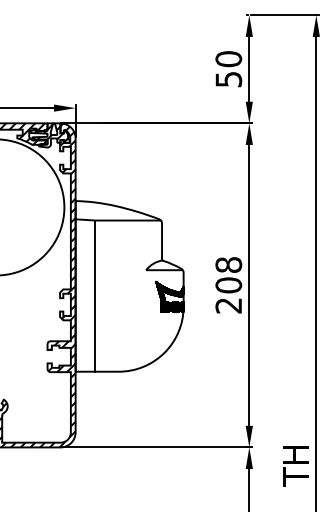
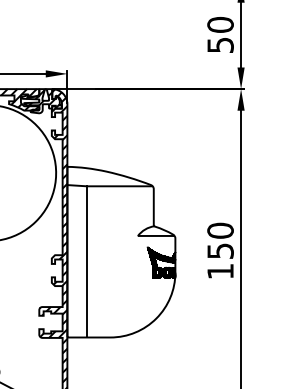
text: (228, 285) -> (220, 251), 208 -> 150

